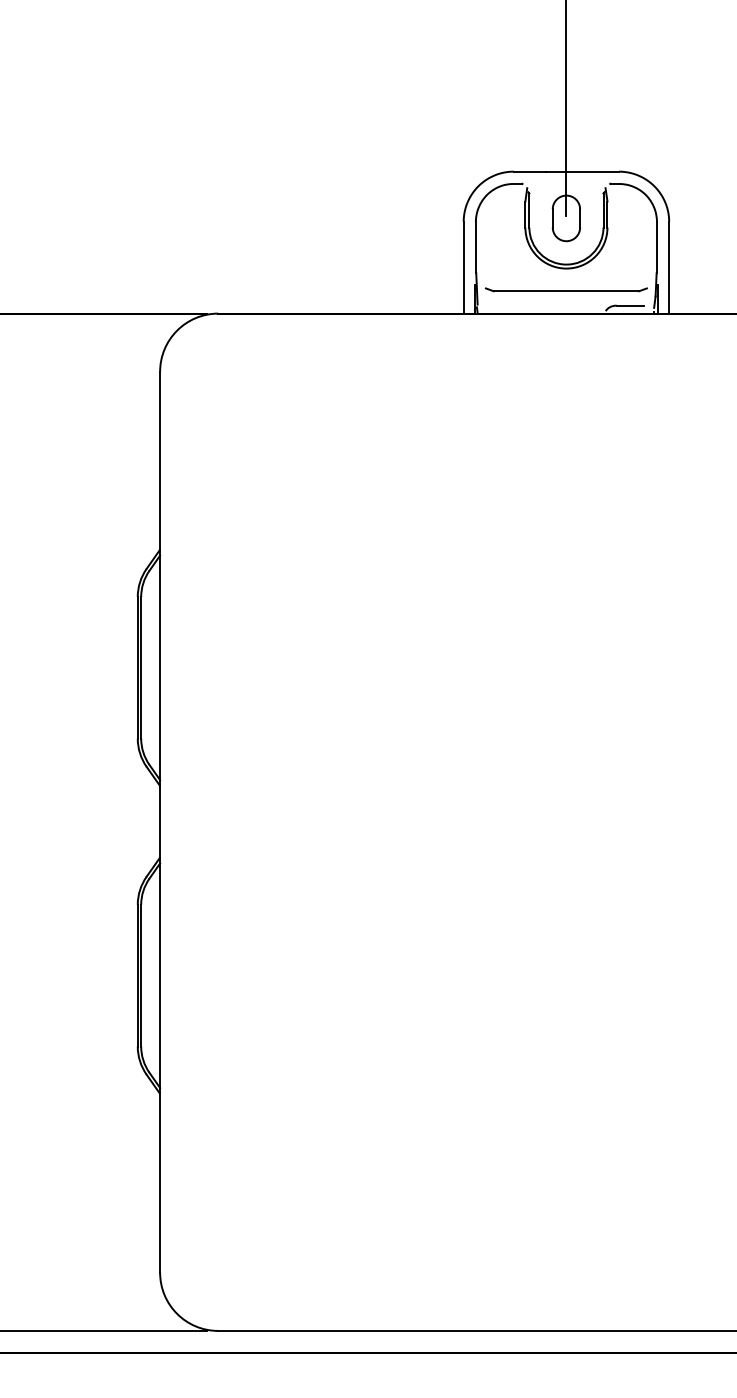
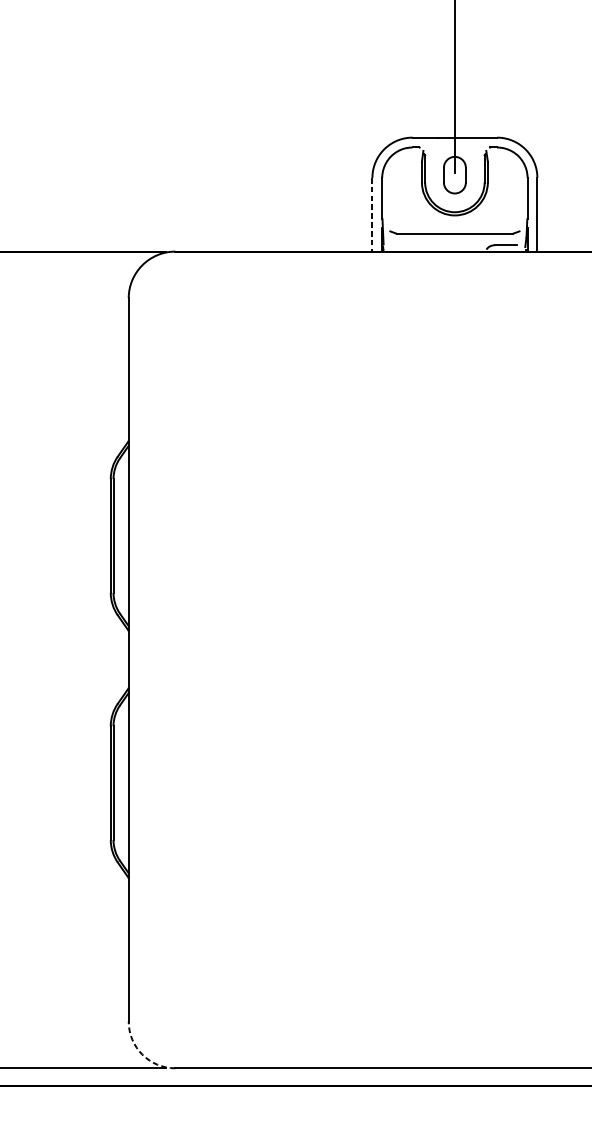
line: (463, 267) -> (372, 214), solid -> dashed
arc: (177, 1313) -> (142, 1054), solid -> dashed

